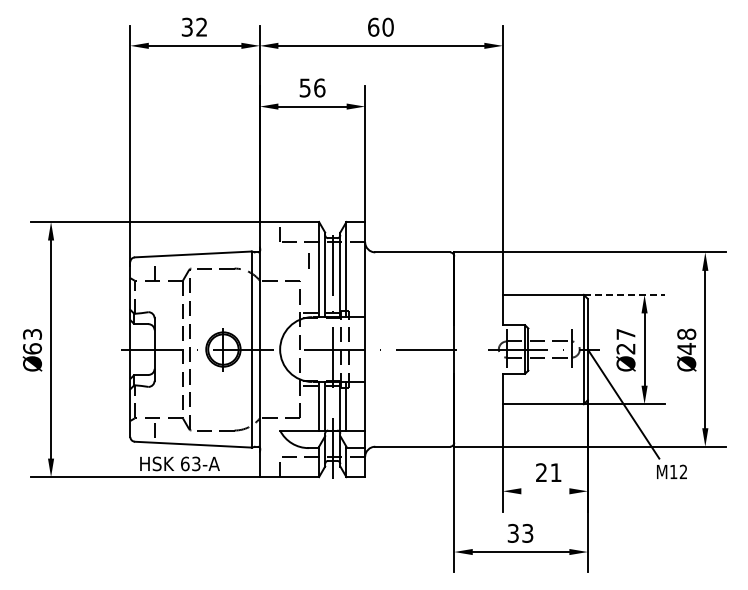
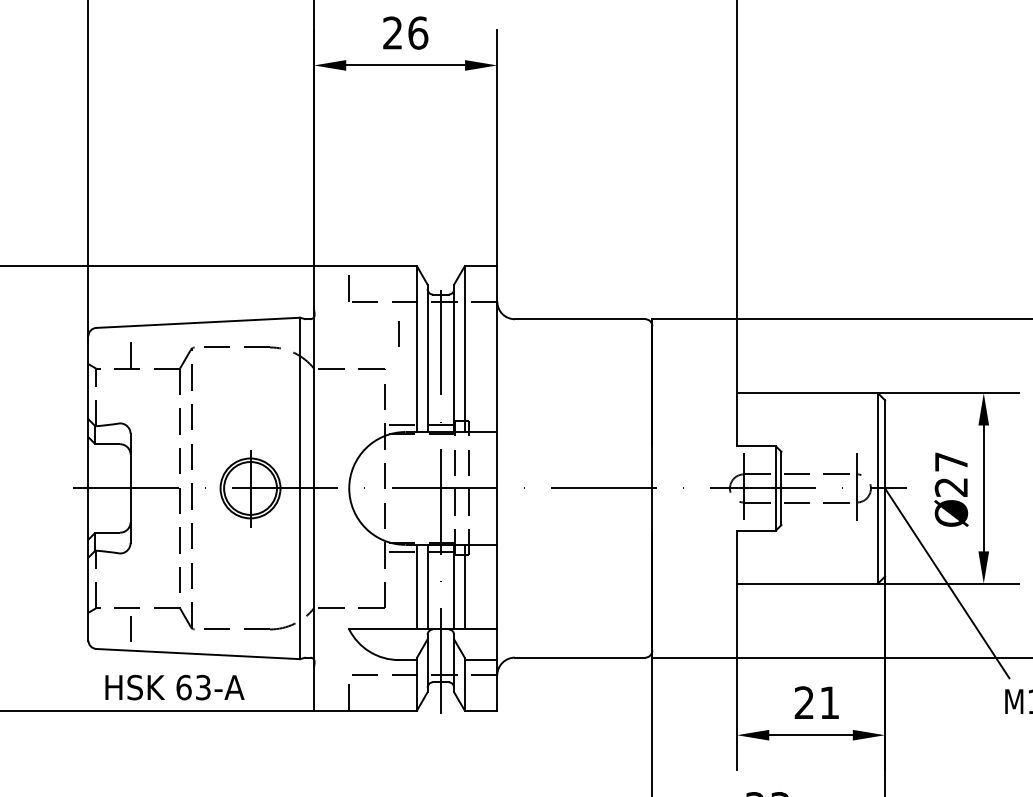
text: (304, 87) -> (391, 32), 56 -> 26
line: (624, 294) -> (948, 392), dashed -> solid
line: (545, 491) -> (811, 735), added

